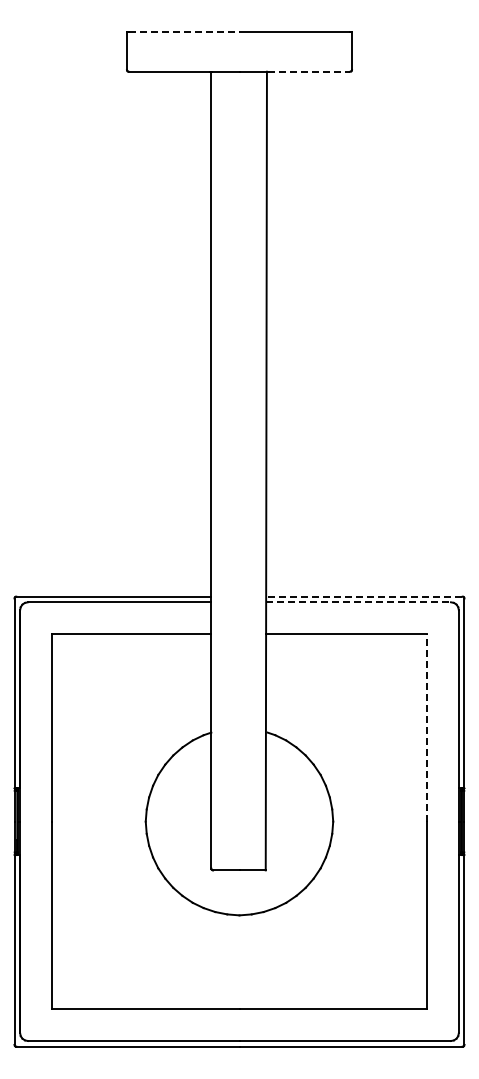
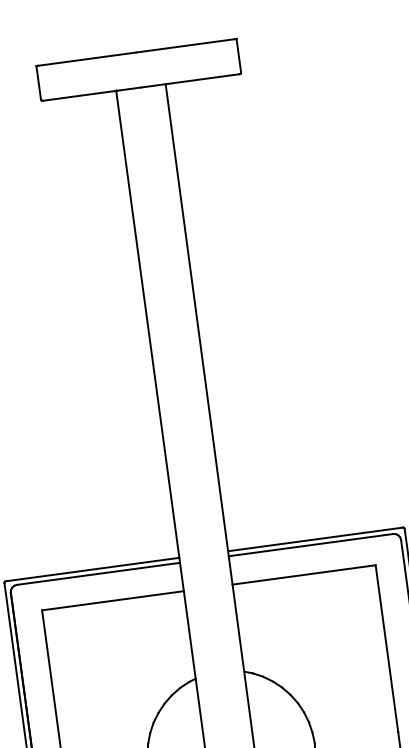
line: (184, 32) -> (87, 59), dashed -> solid
line: (309, 71) -> (203, 78), dashed -> solid
line: (365, 596) -> (316, 539), dashed -> solid
line: (359, 602) -> (311, 545), dashed -> solid
line: (426, 727) -> (386, 648), dashed -> solid

